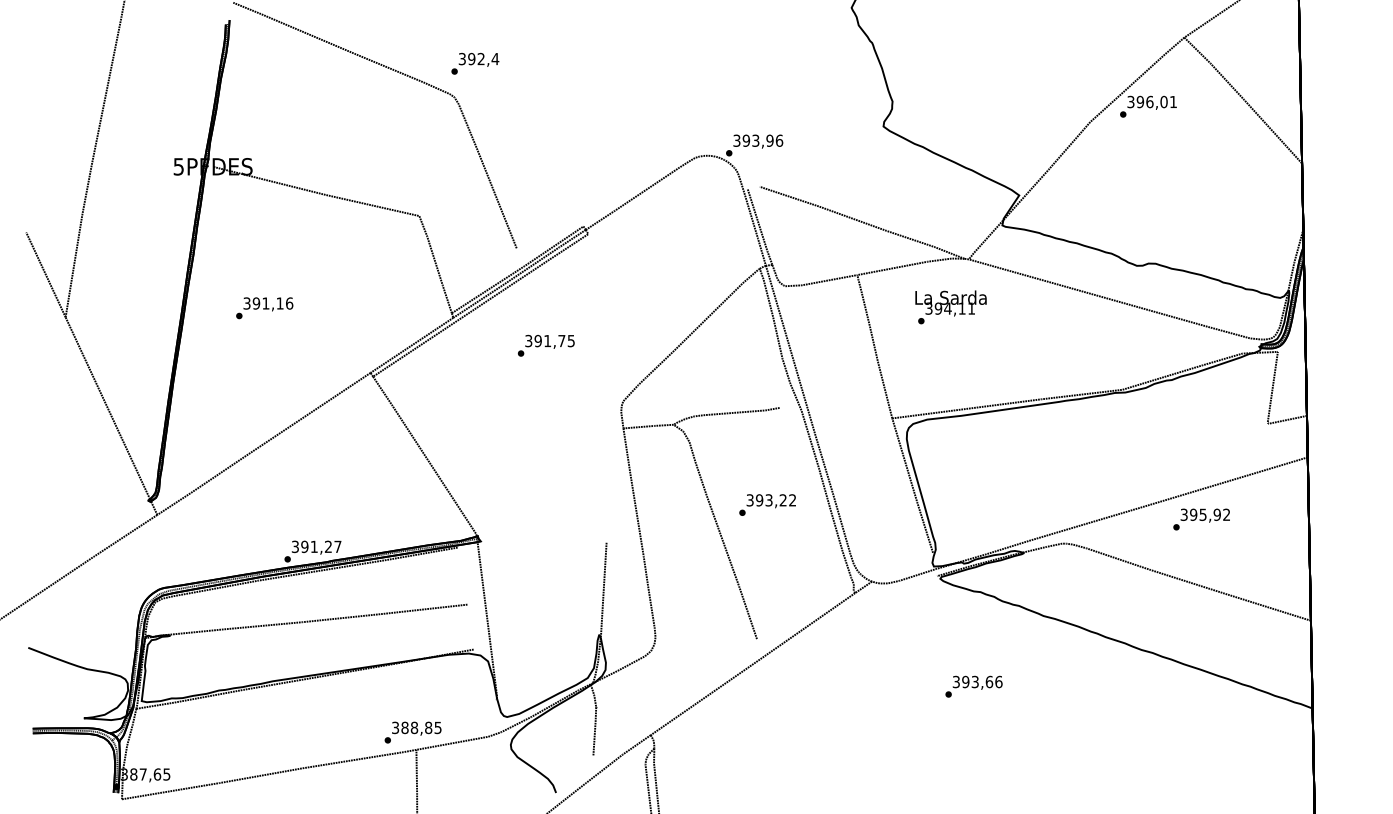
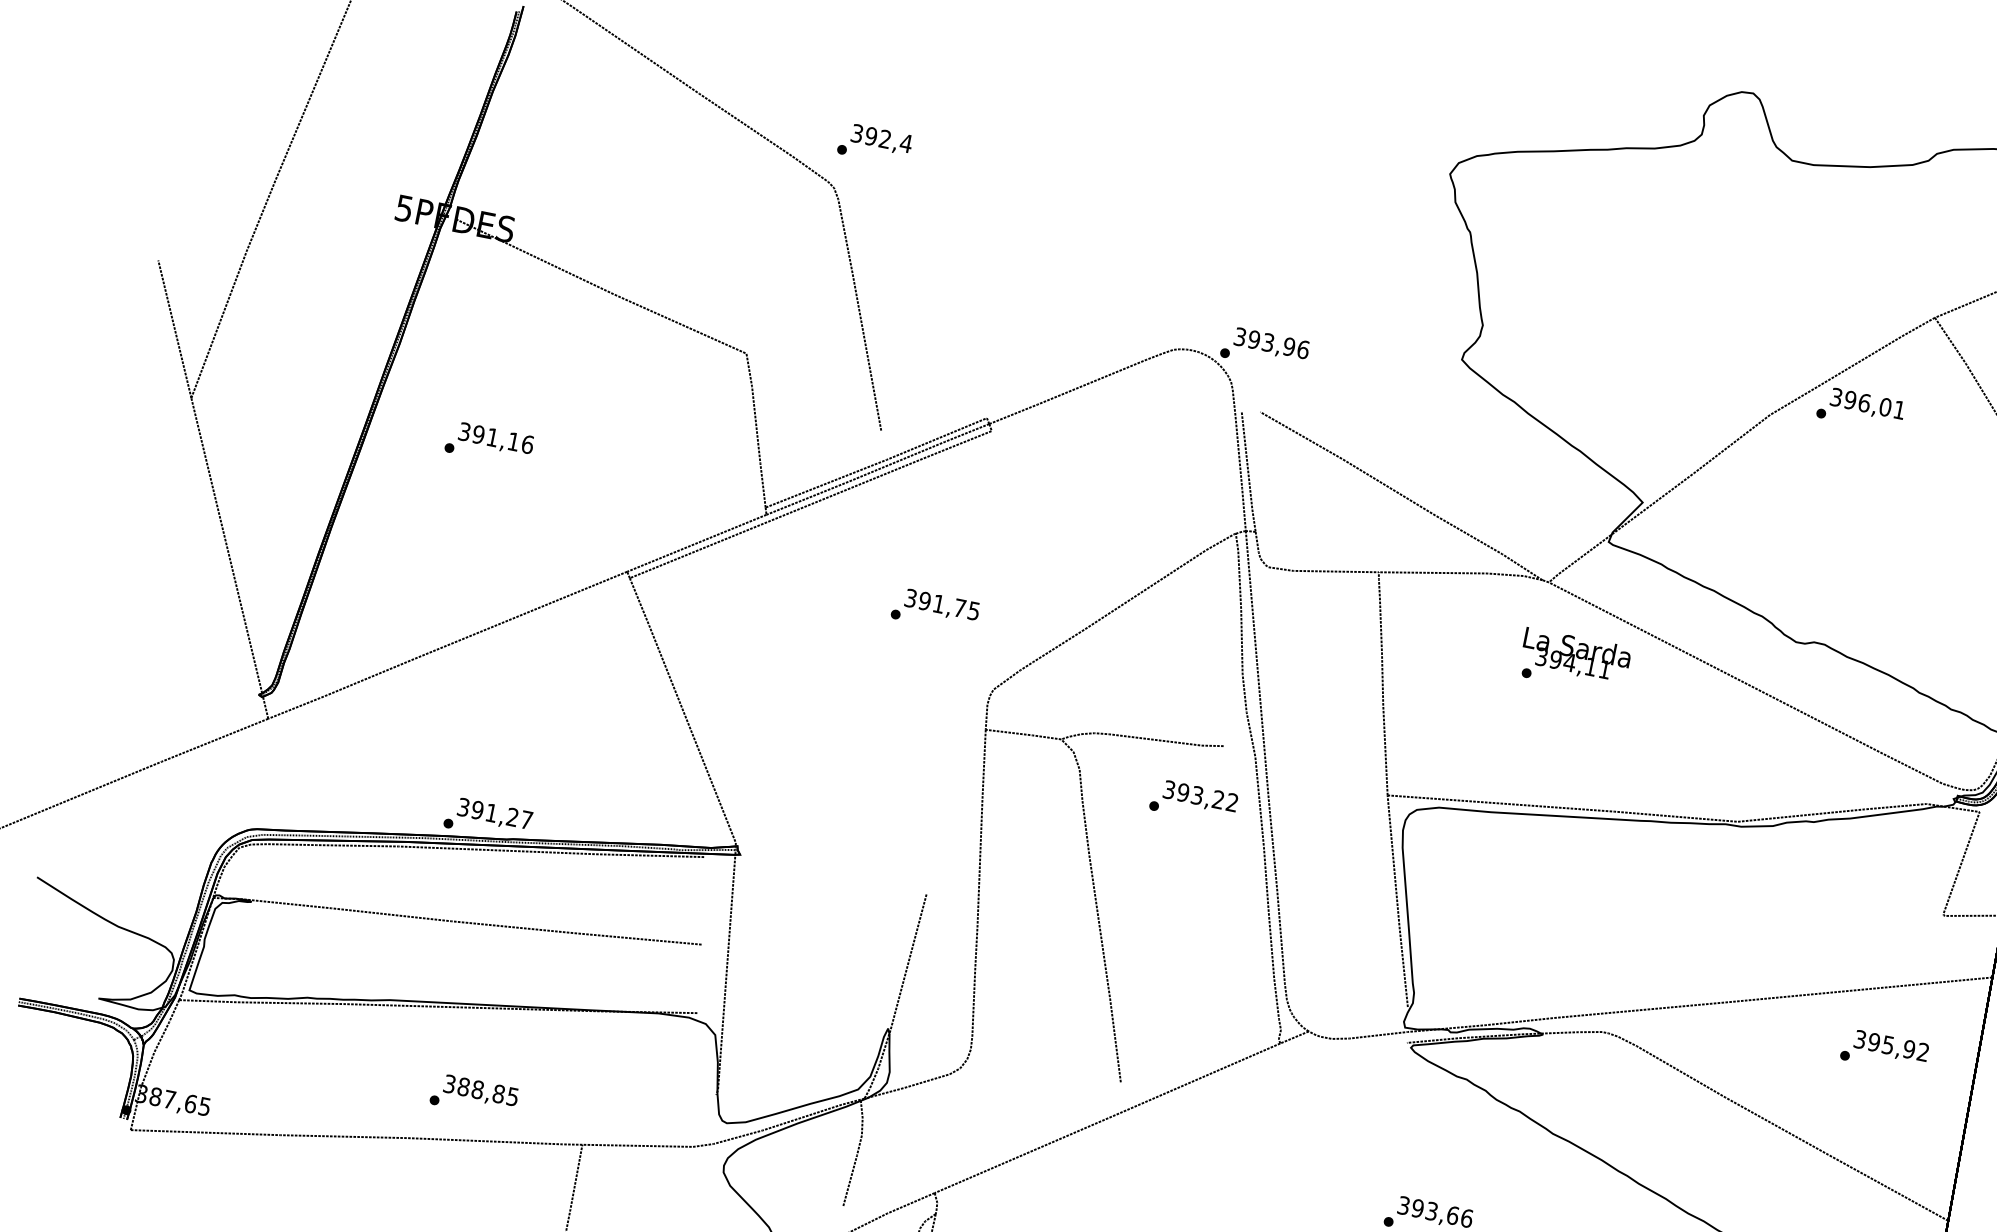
text: (950, 307) -> (1573, 661), moved
text: (545, 345) -> (934, 609), moved
text: (767, 504) -> (1193, 801), moved
text: (1201, 519) -> (1884, 1051), moved
text: (412, 732) -> (473, 1096), moved

